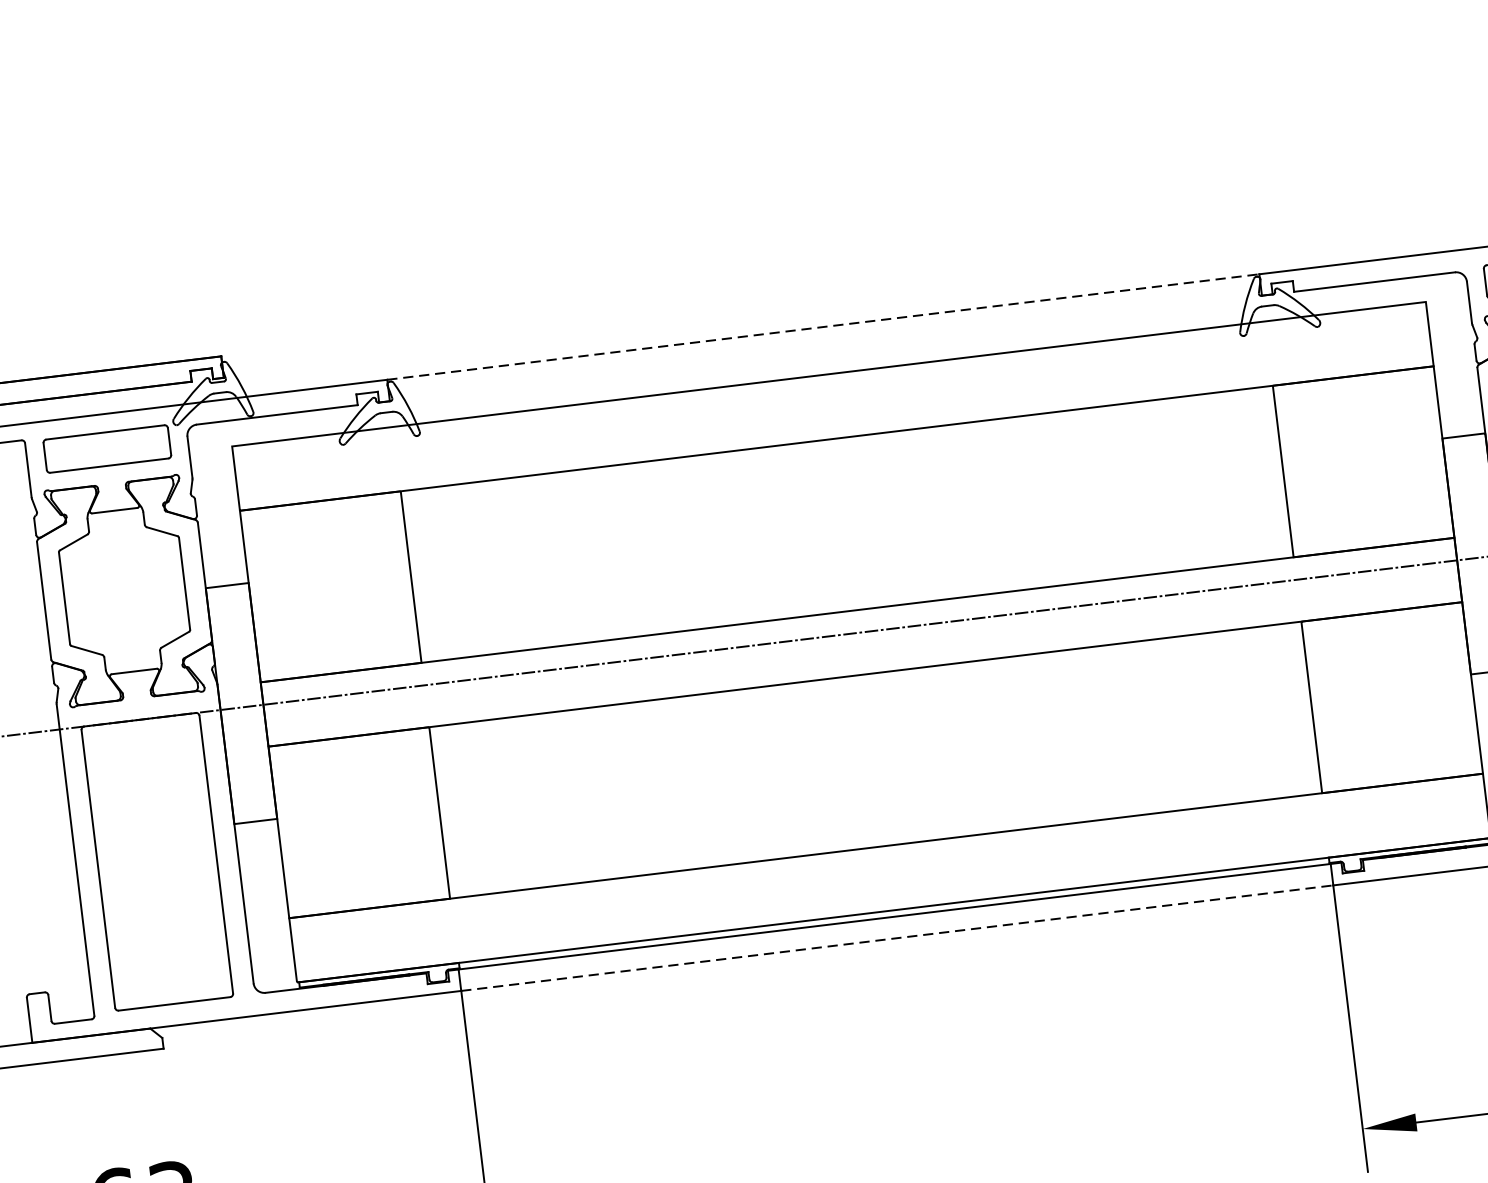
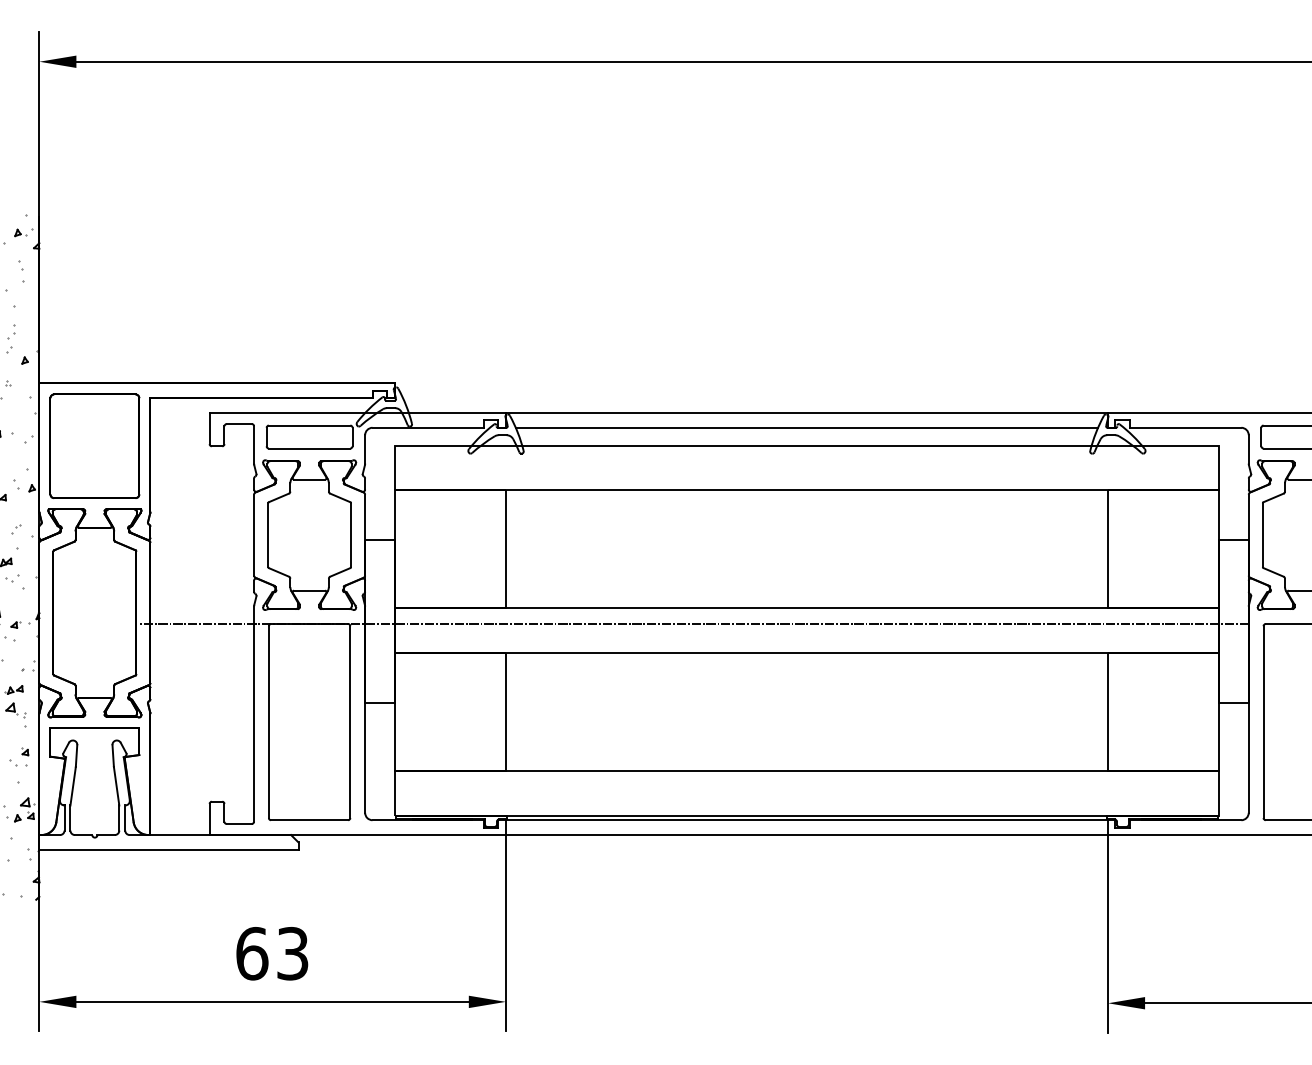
line: (824, 326) -> (807, 412), dashed -> solid
line: (825, 348) -> (806, 427), added
line: (898, 938) -> (807, 835), dashed -> solid

